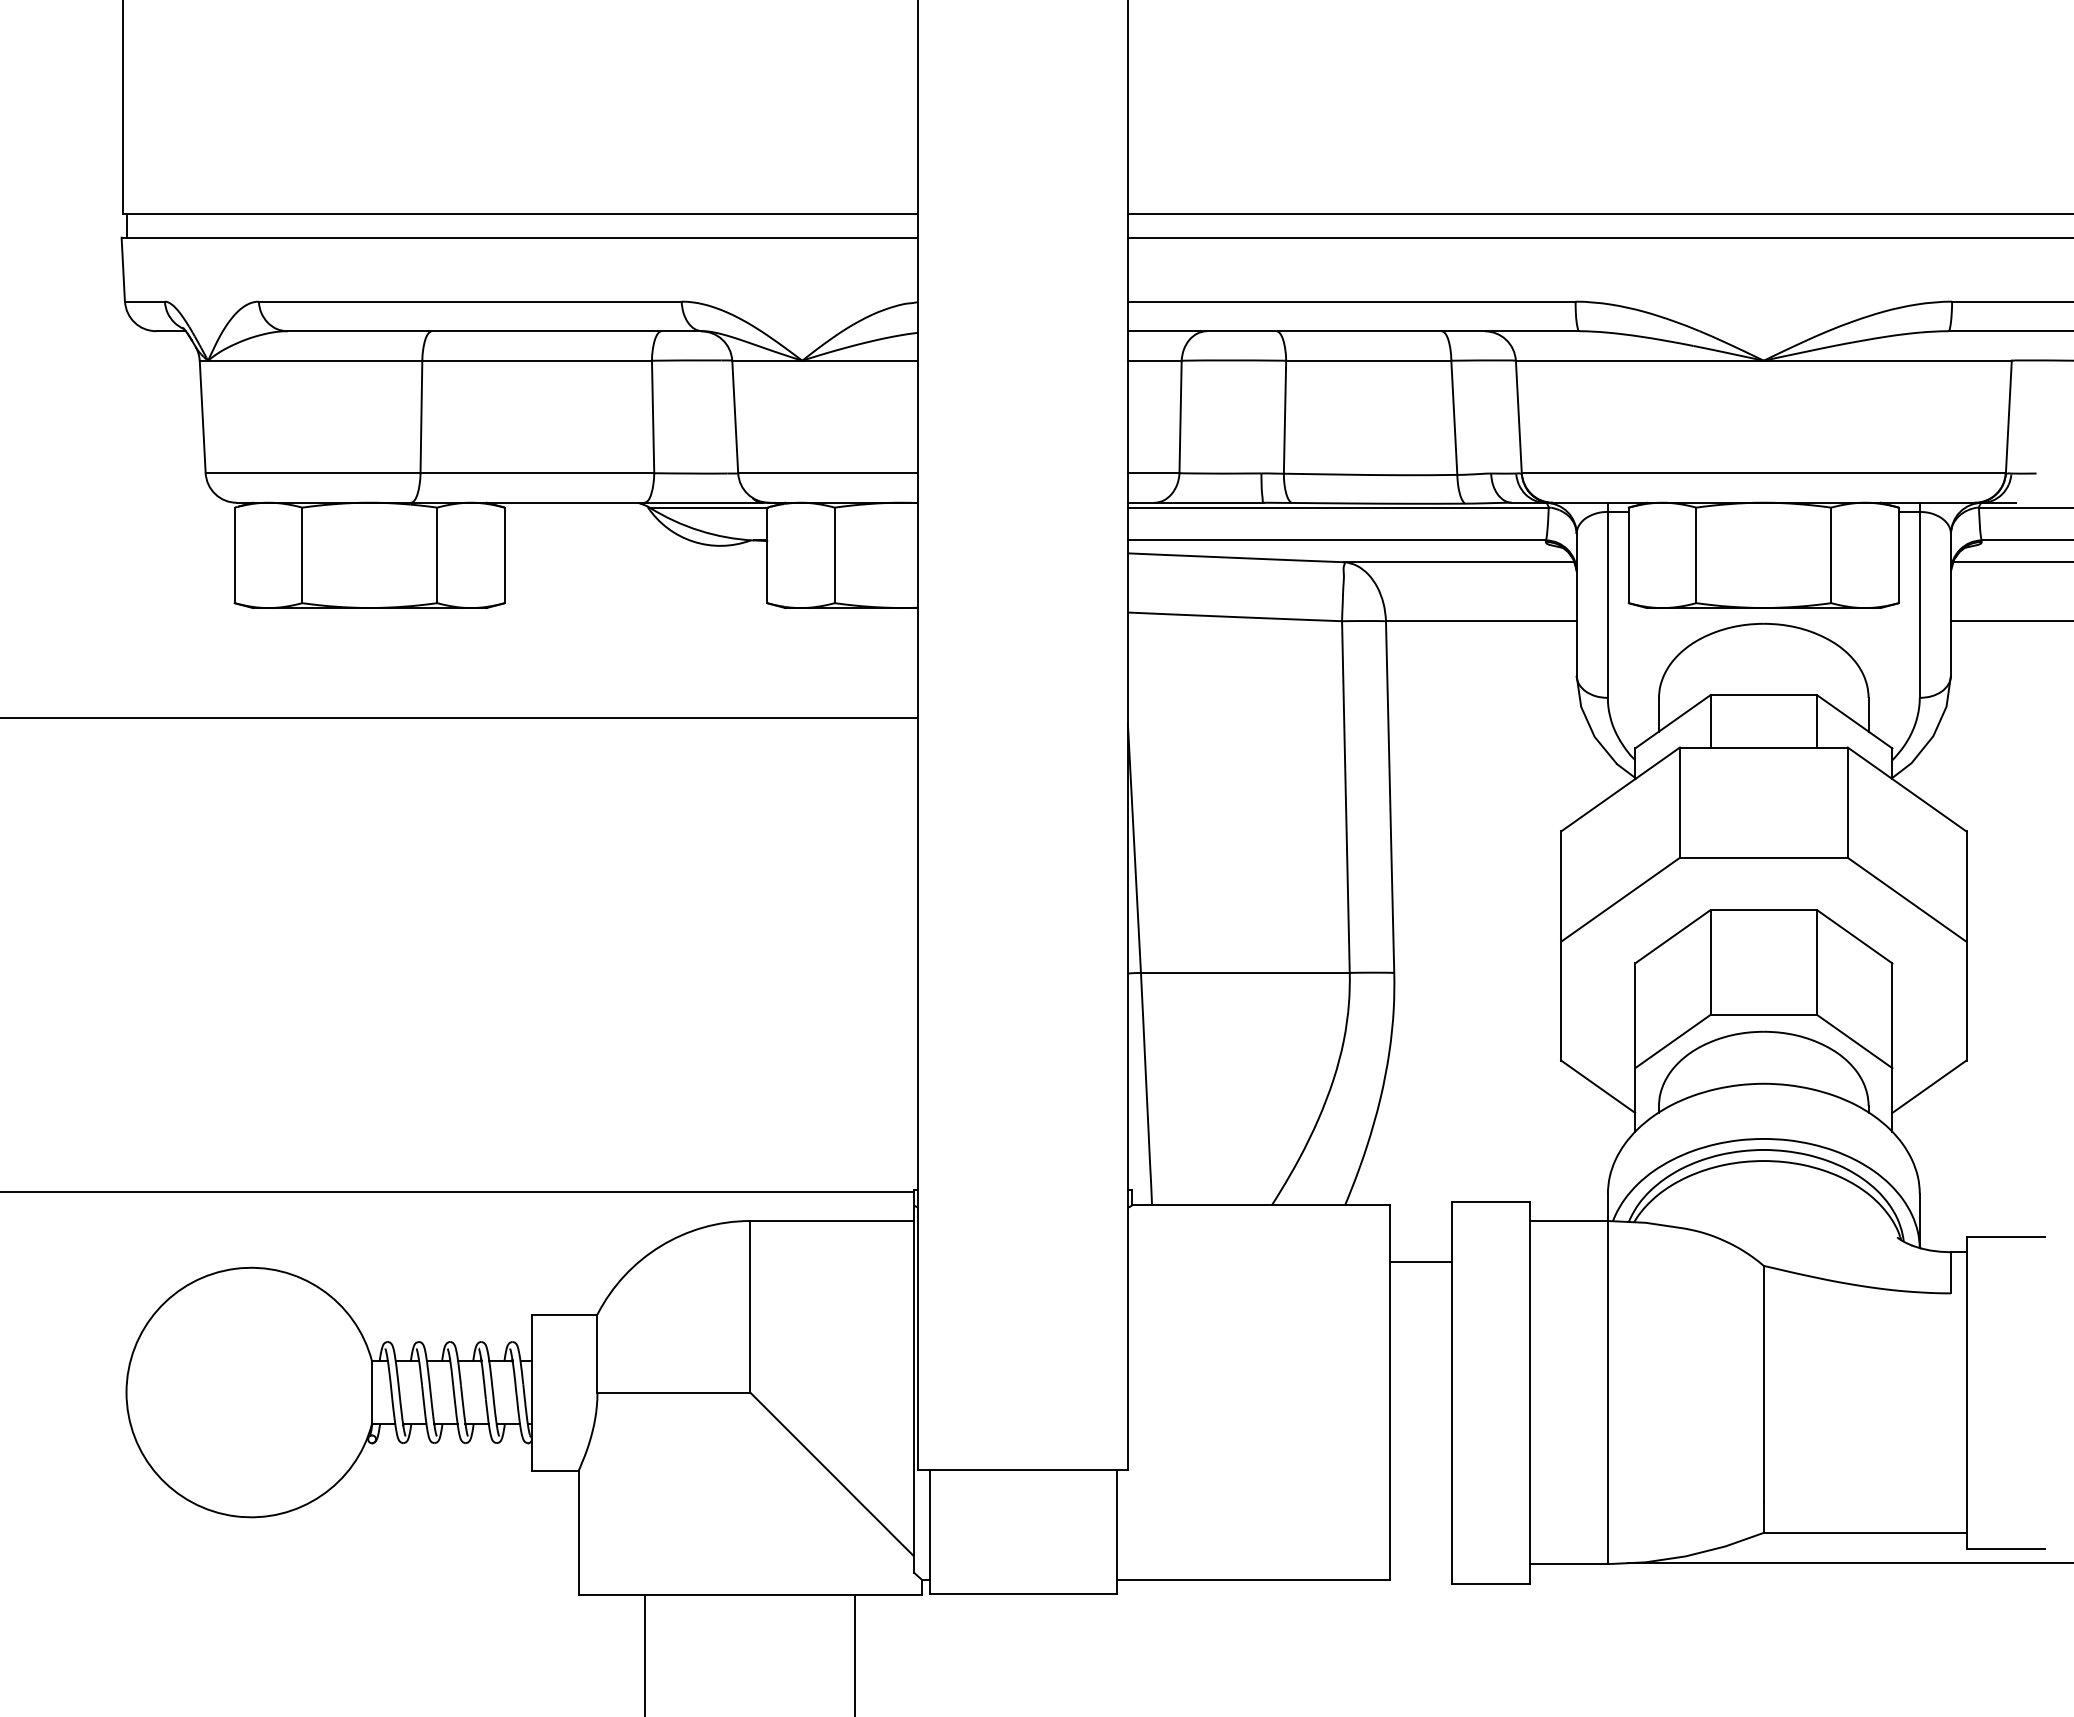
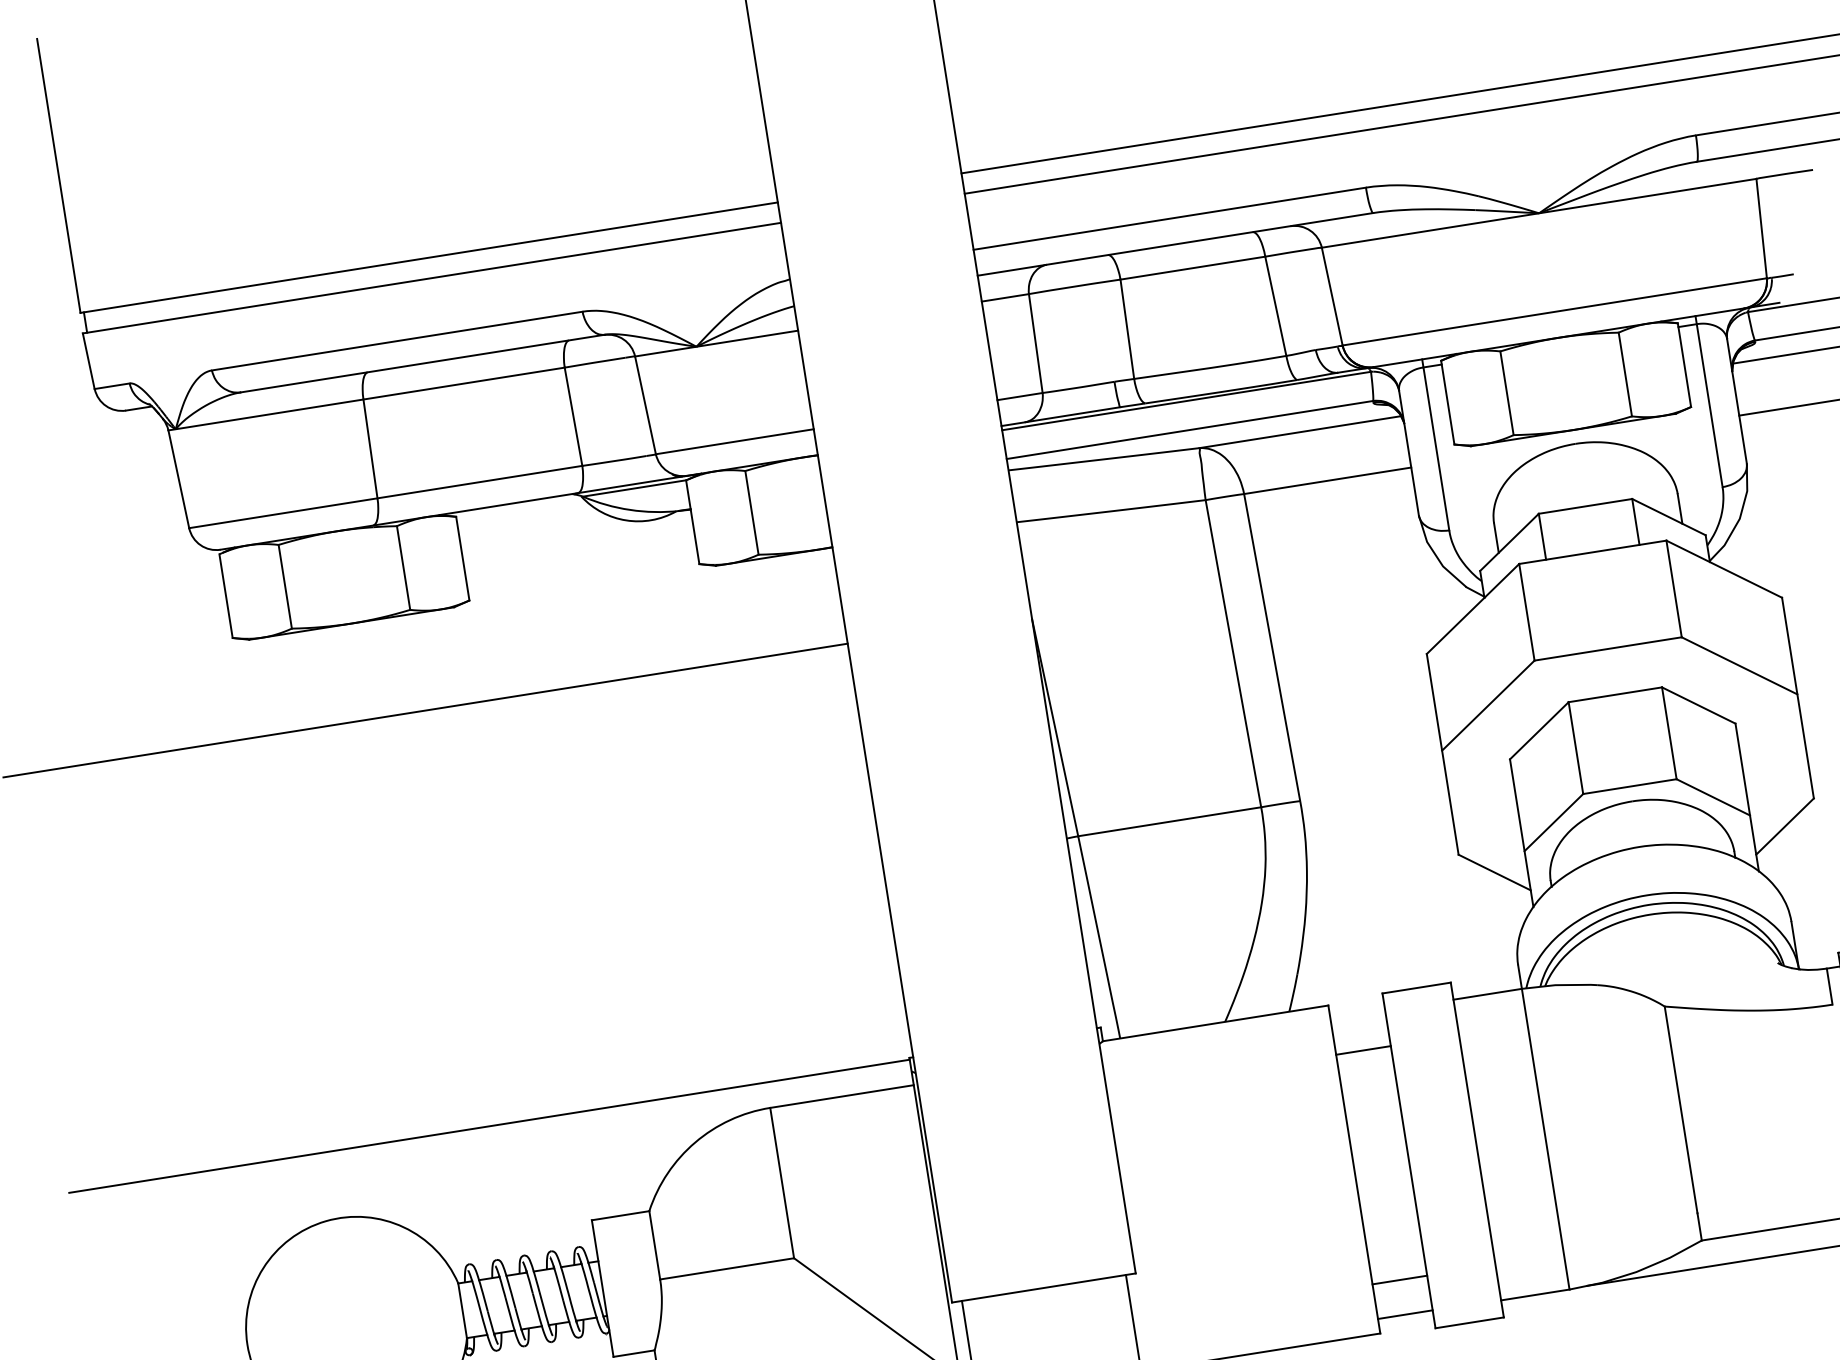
line: (1420, 1523) -> (1399, 1279), added
line: (1420, 1563) -> (1405, 1315), added

